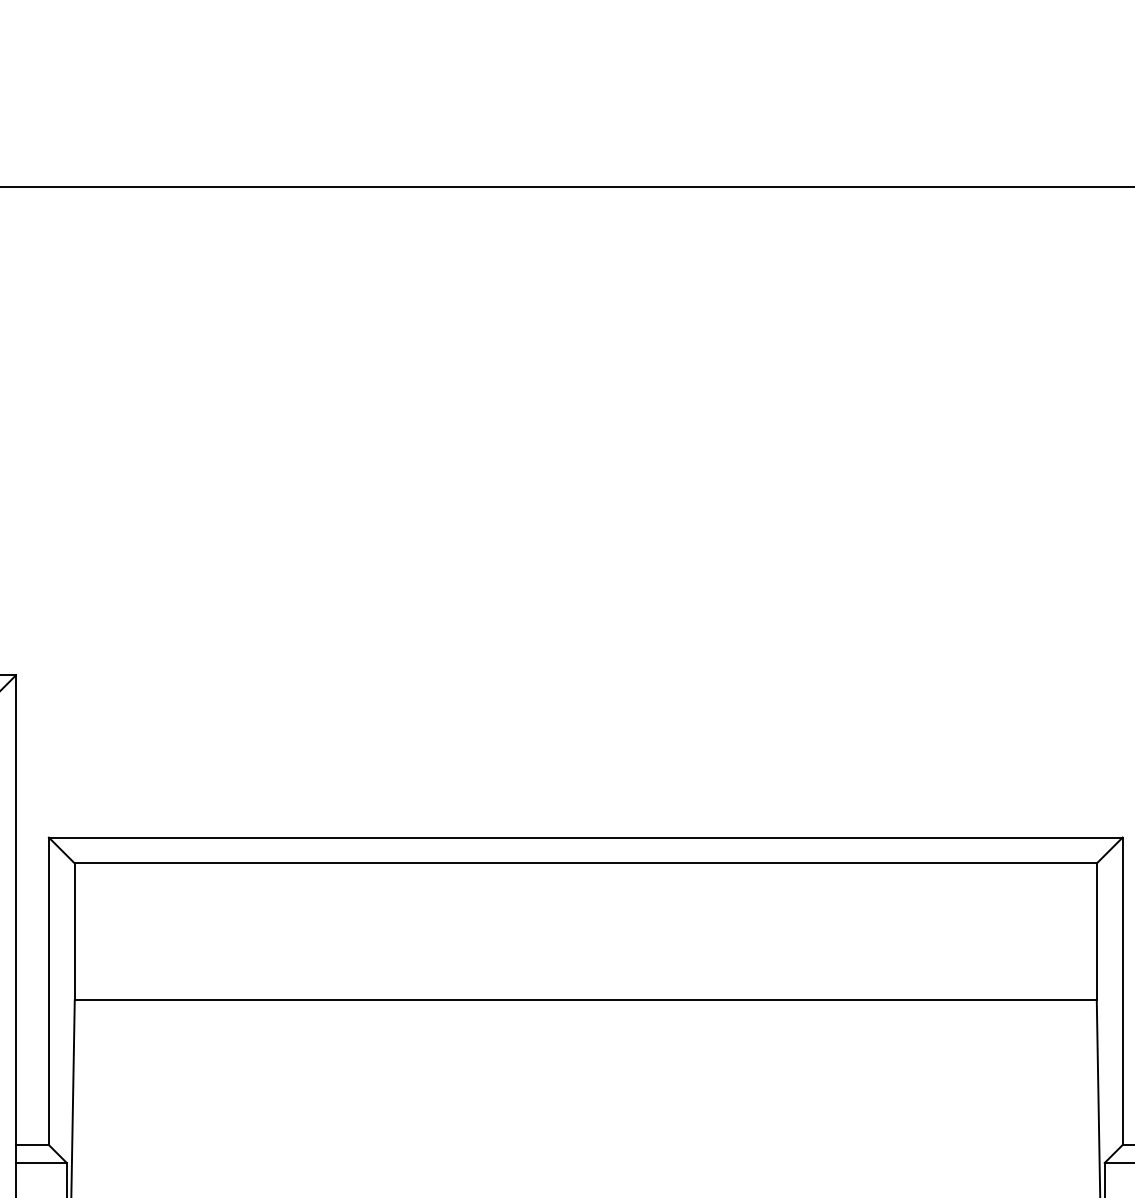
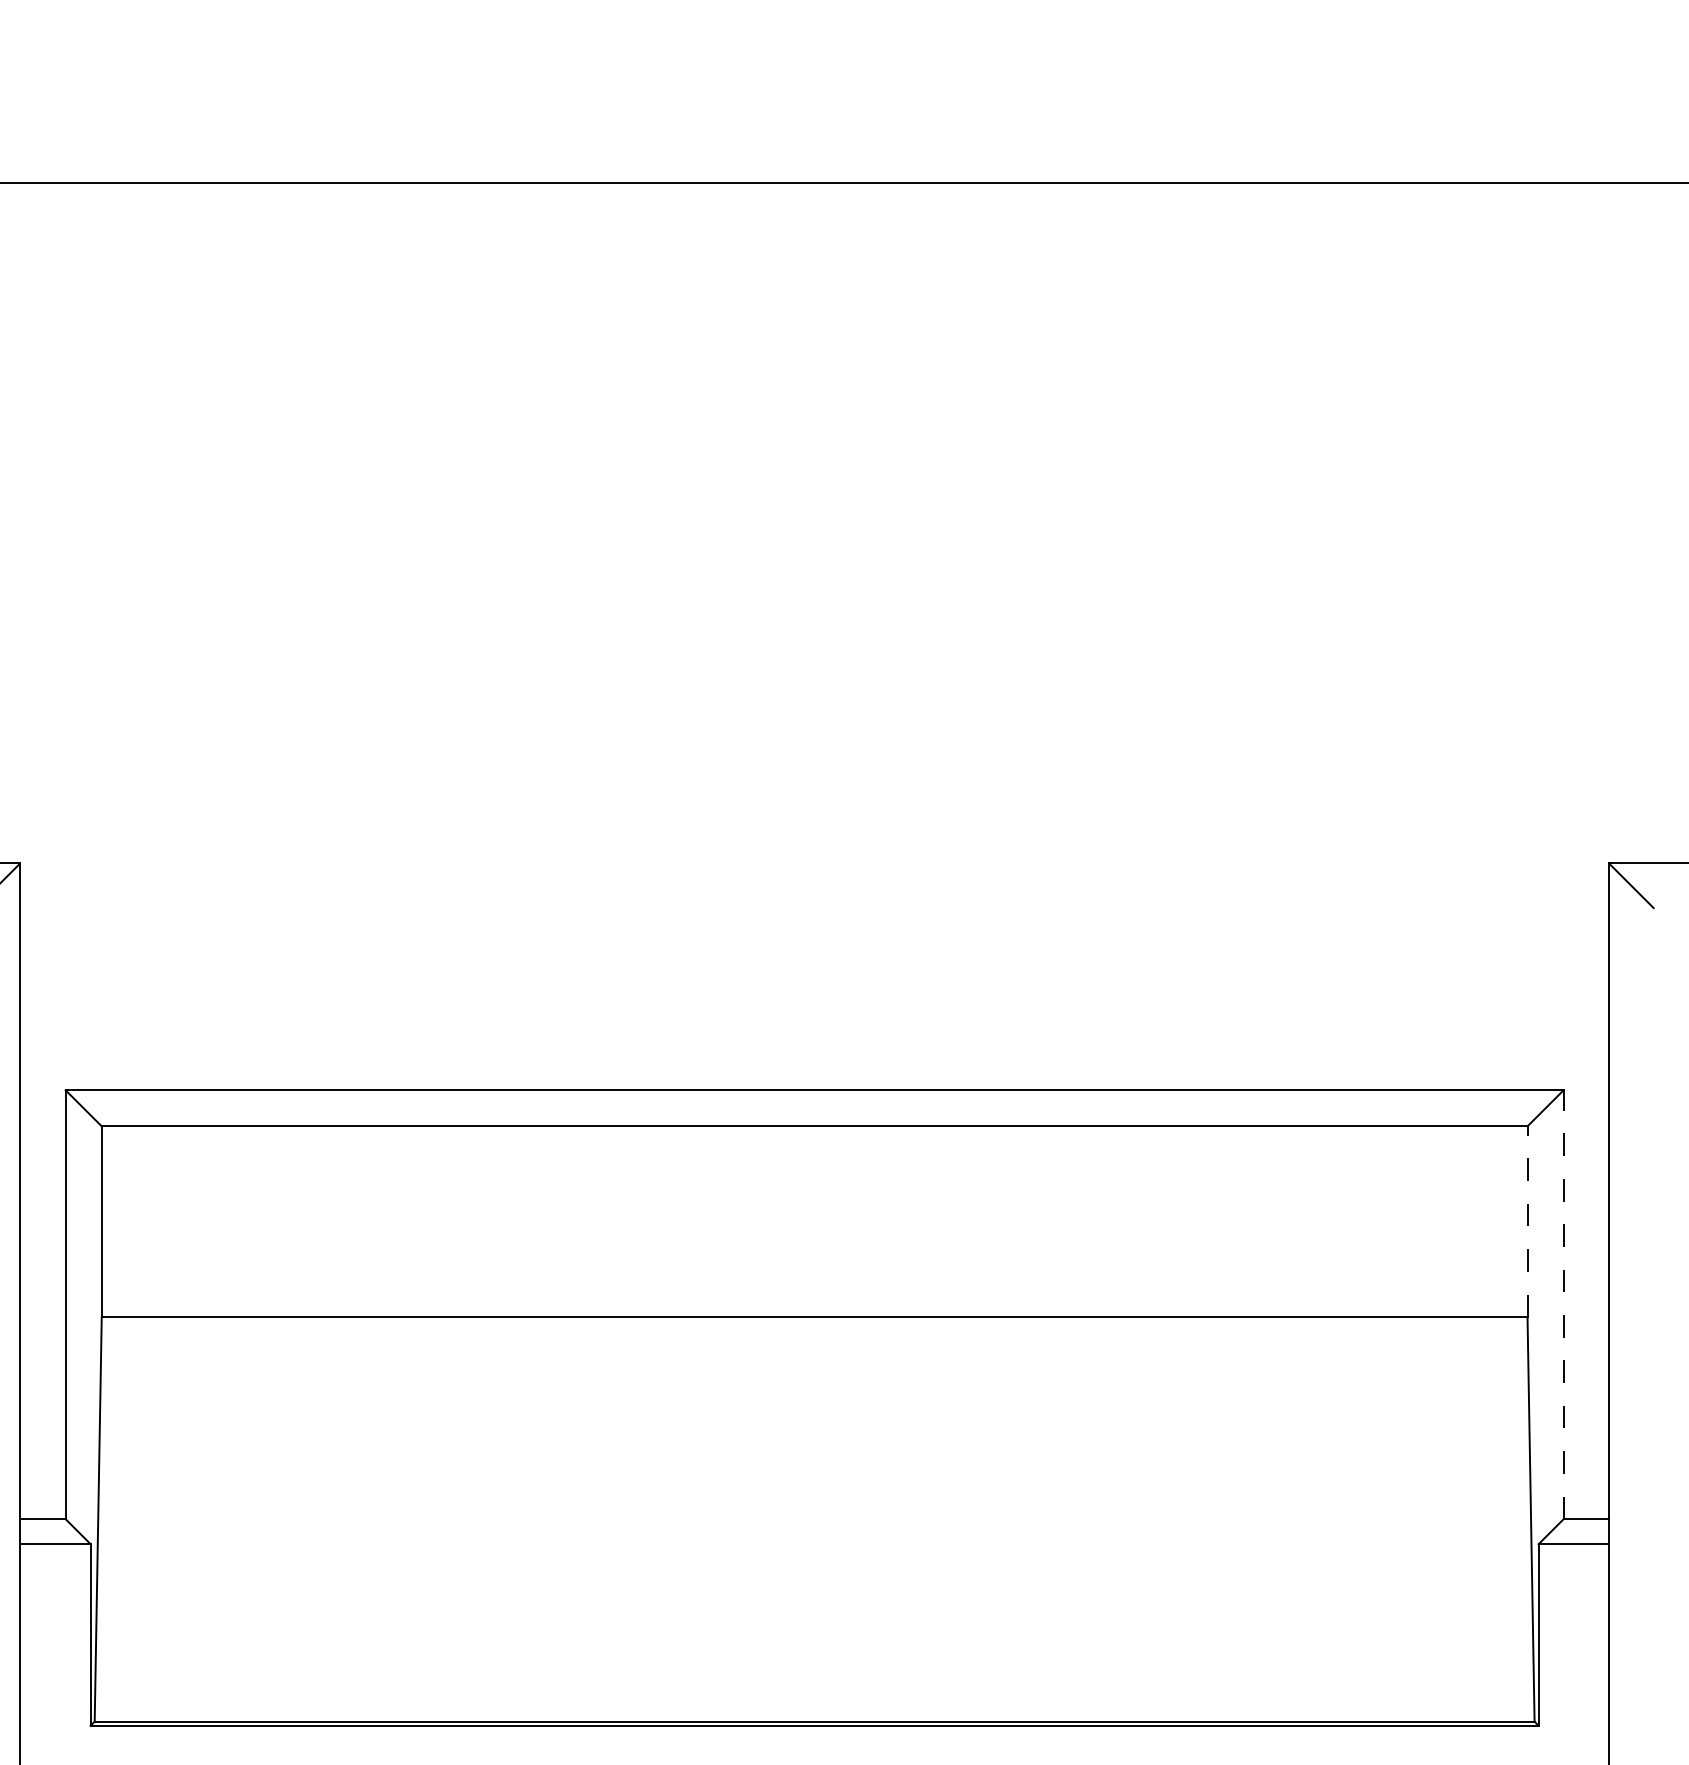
line: (1096, 931) -> (1527, 1221), solid -> dashed
line: (1122, 991) -> (1563, 1304), solid -> dashed

